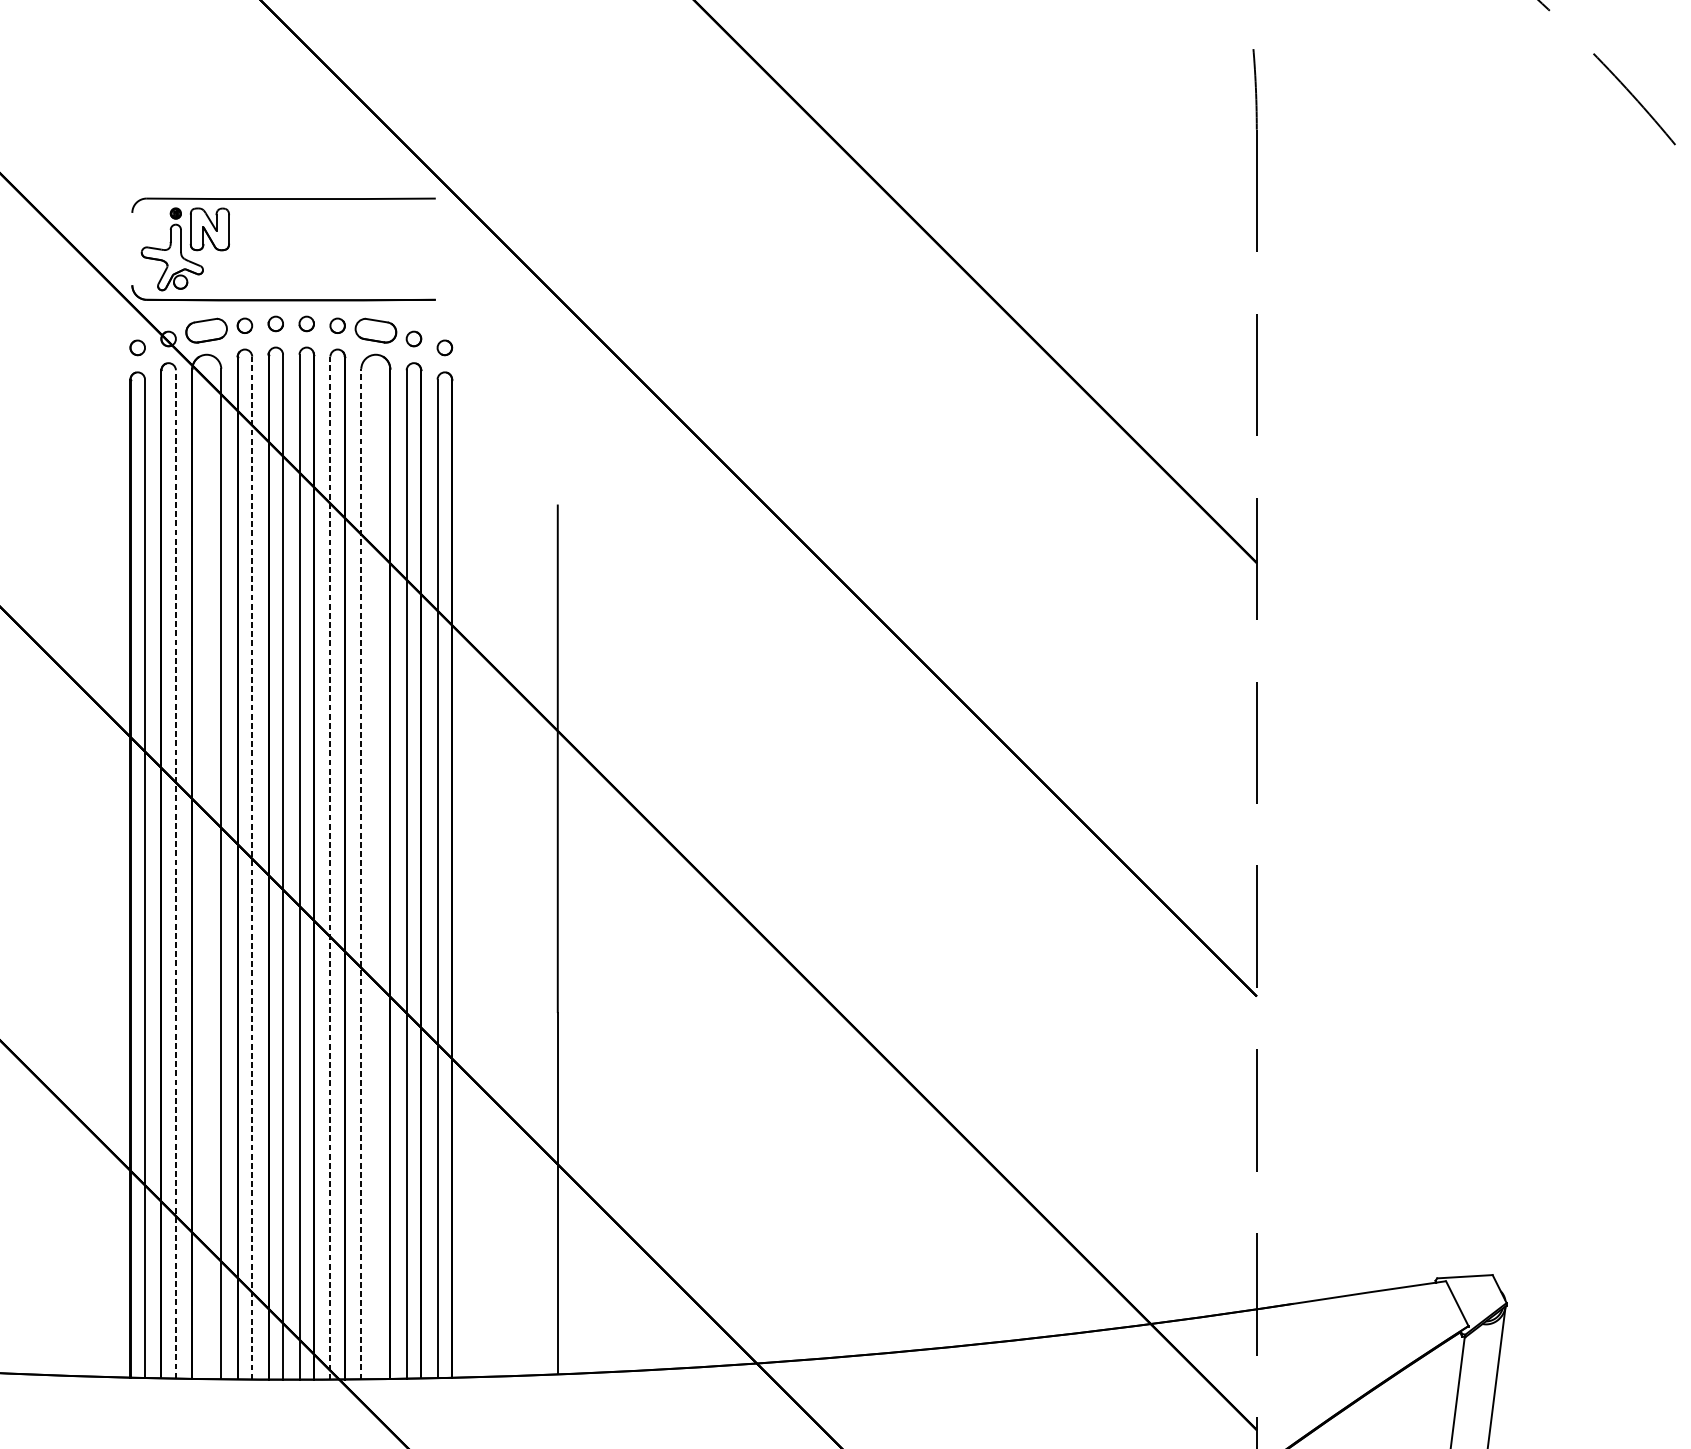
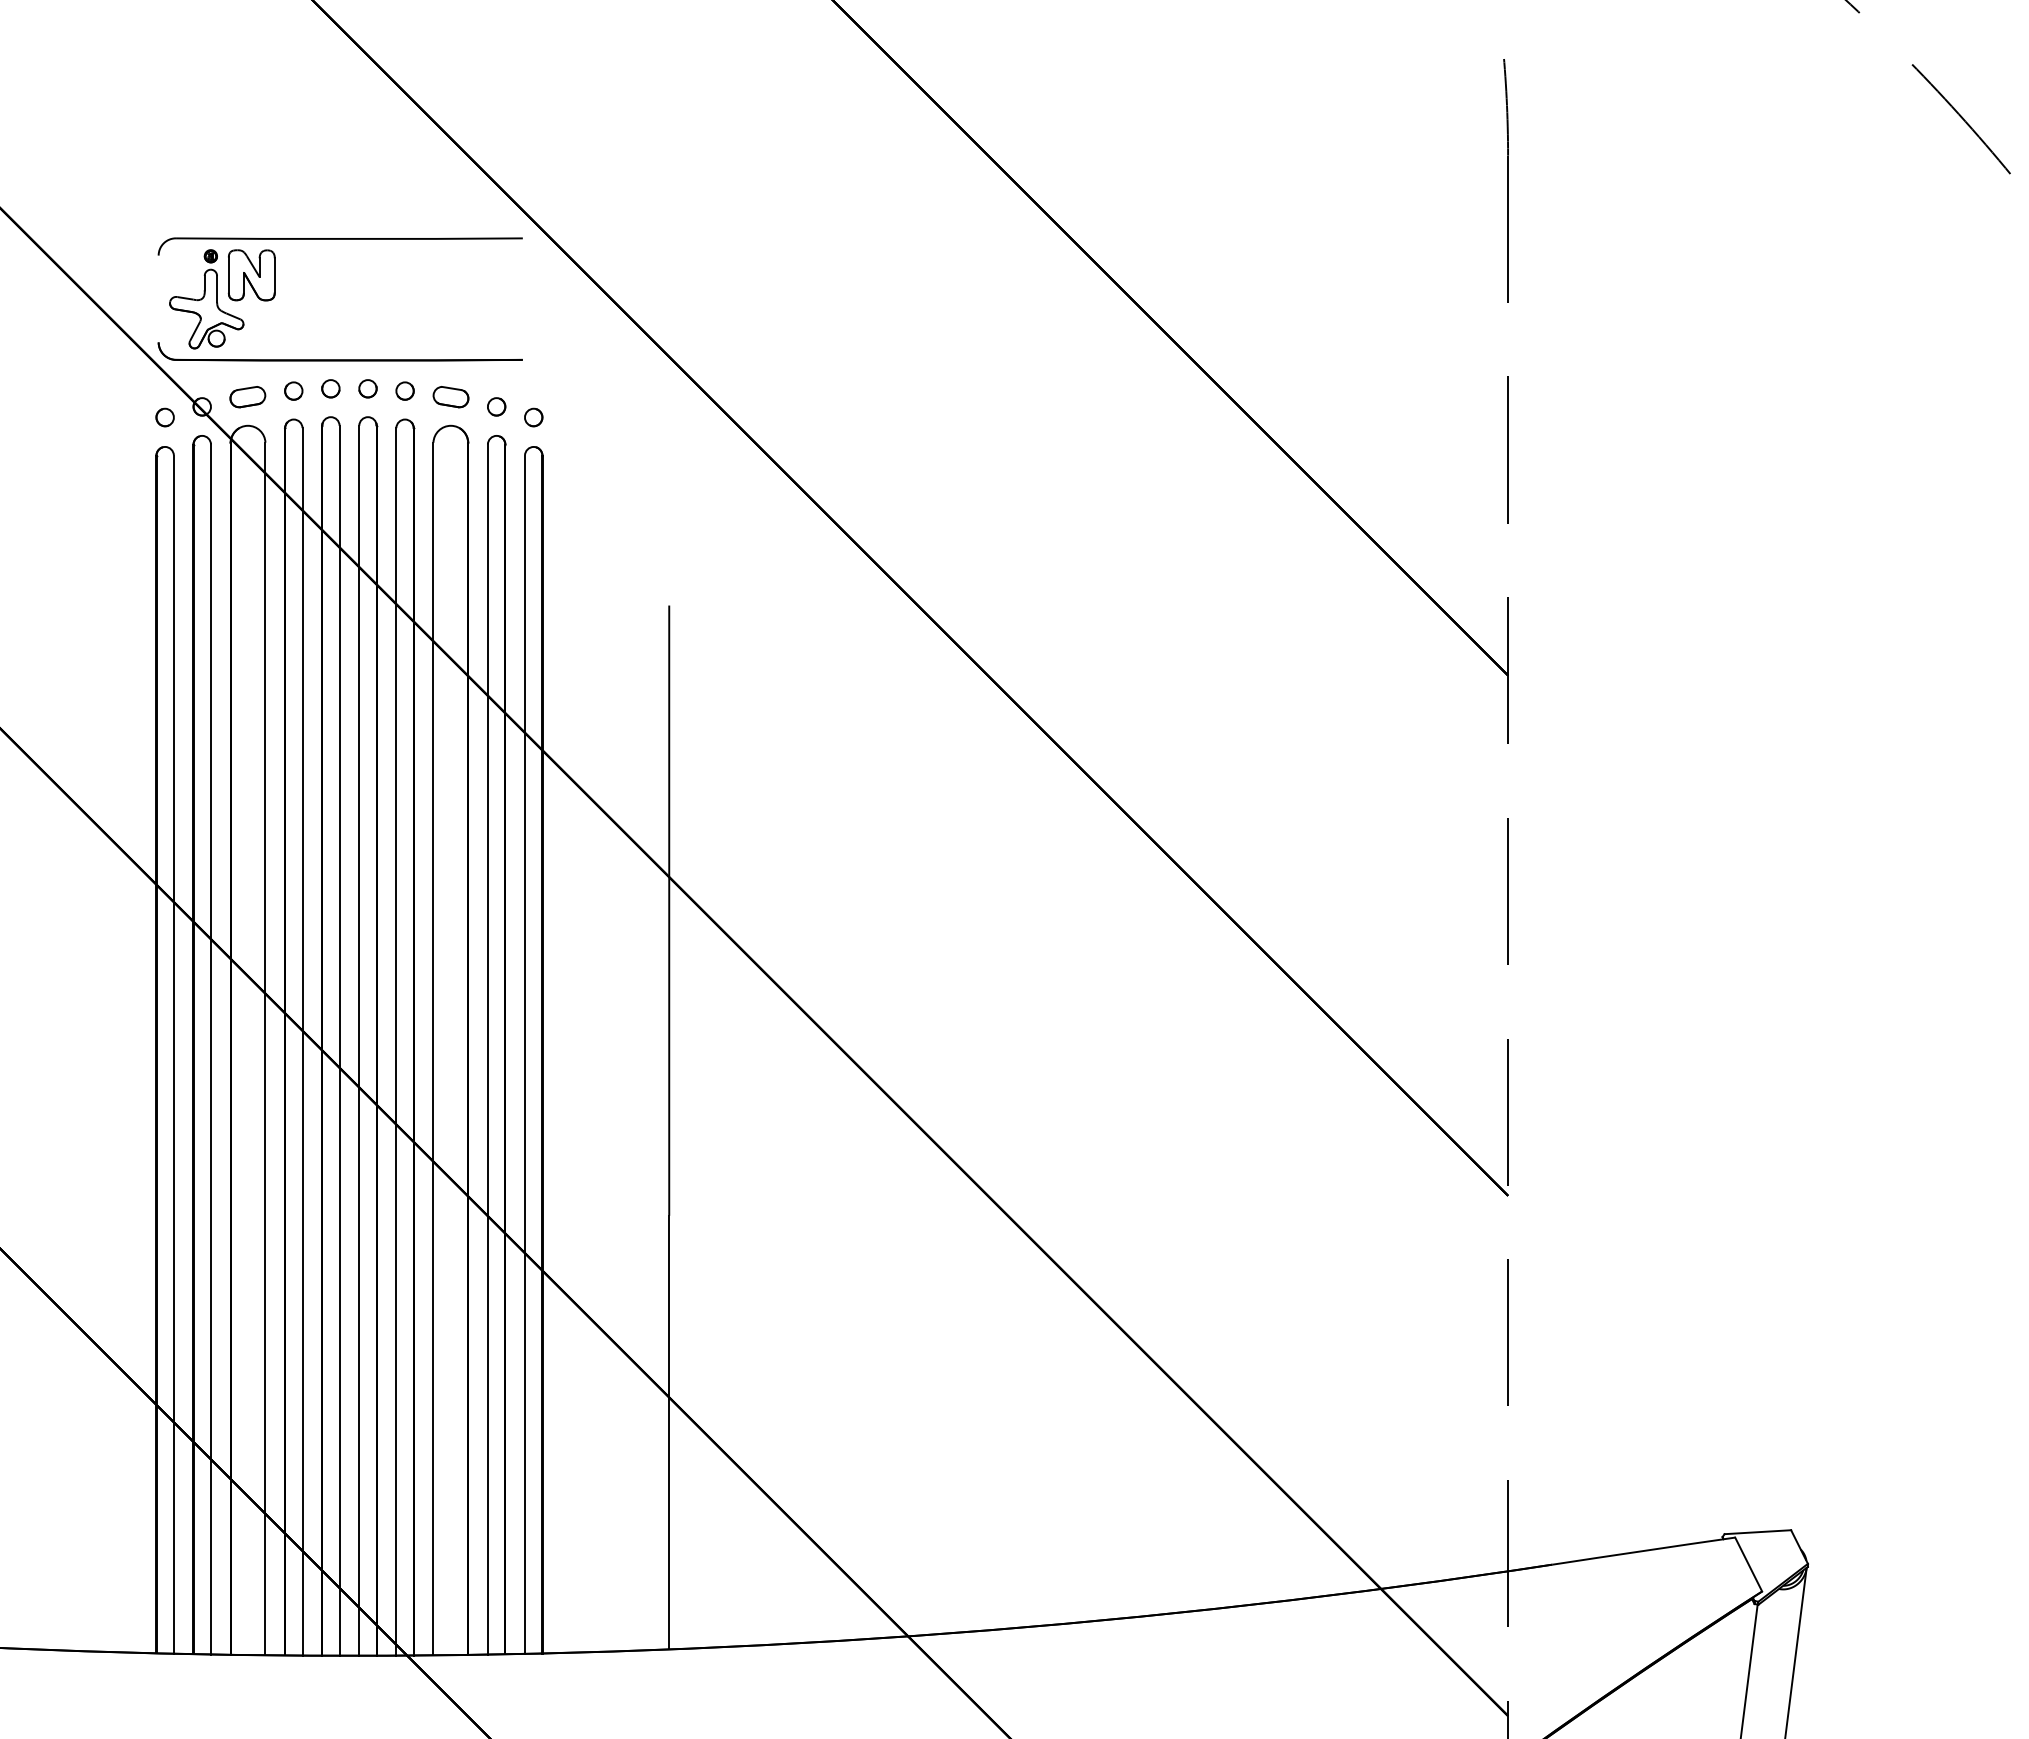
part: (206, 331) -> (247, 397), size x0.71
part: (375, 331) -> (450, 397), size x0.71
line: (252, 867) -> (302, 1041), dashed -> solid
line: (330, 867) -> (396, 1041), dashed -> solid
line: (175, 873) -> (210, 1048), dashed -> solid
line: (361, 873) -> (433, 1048), dashed -> solid

